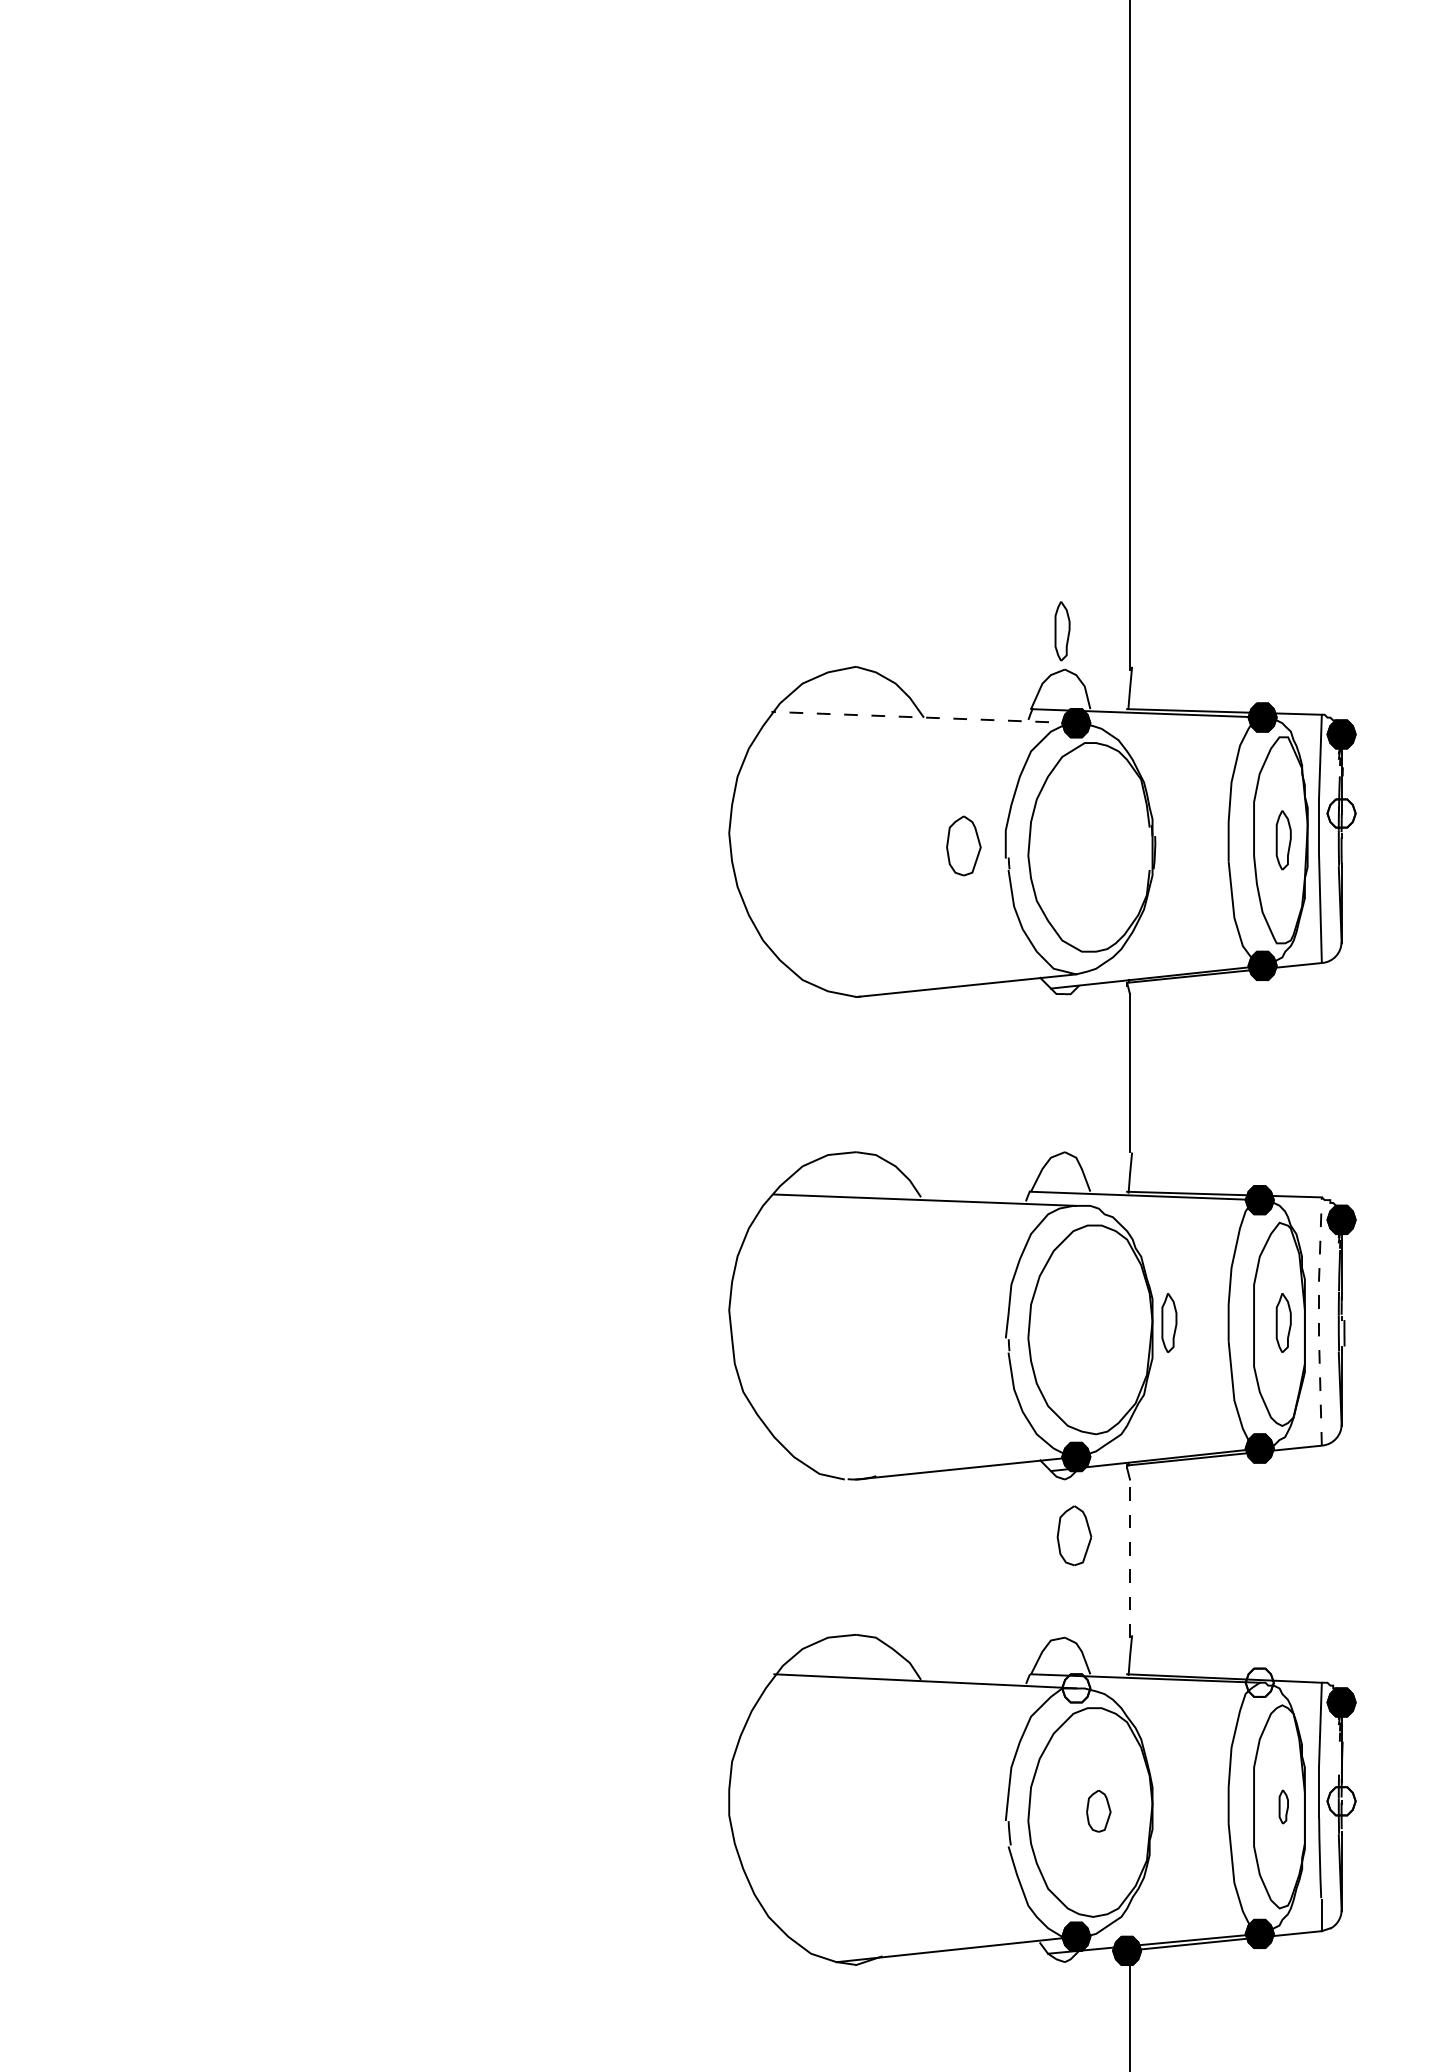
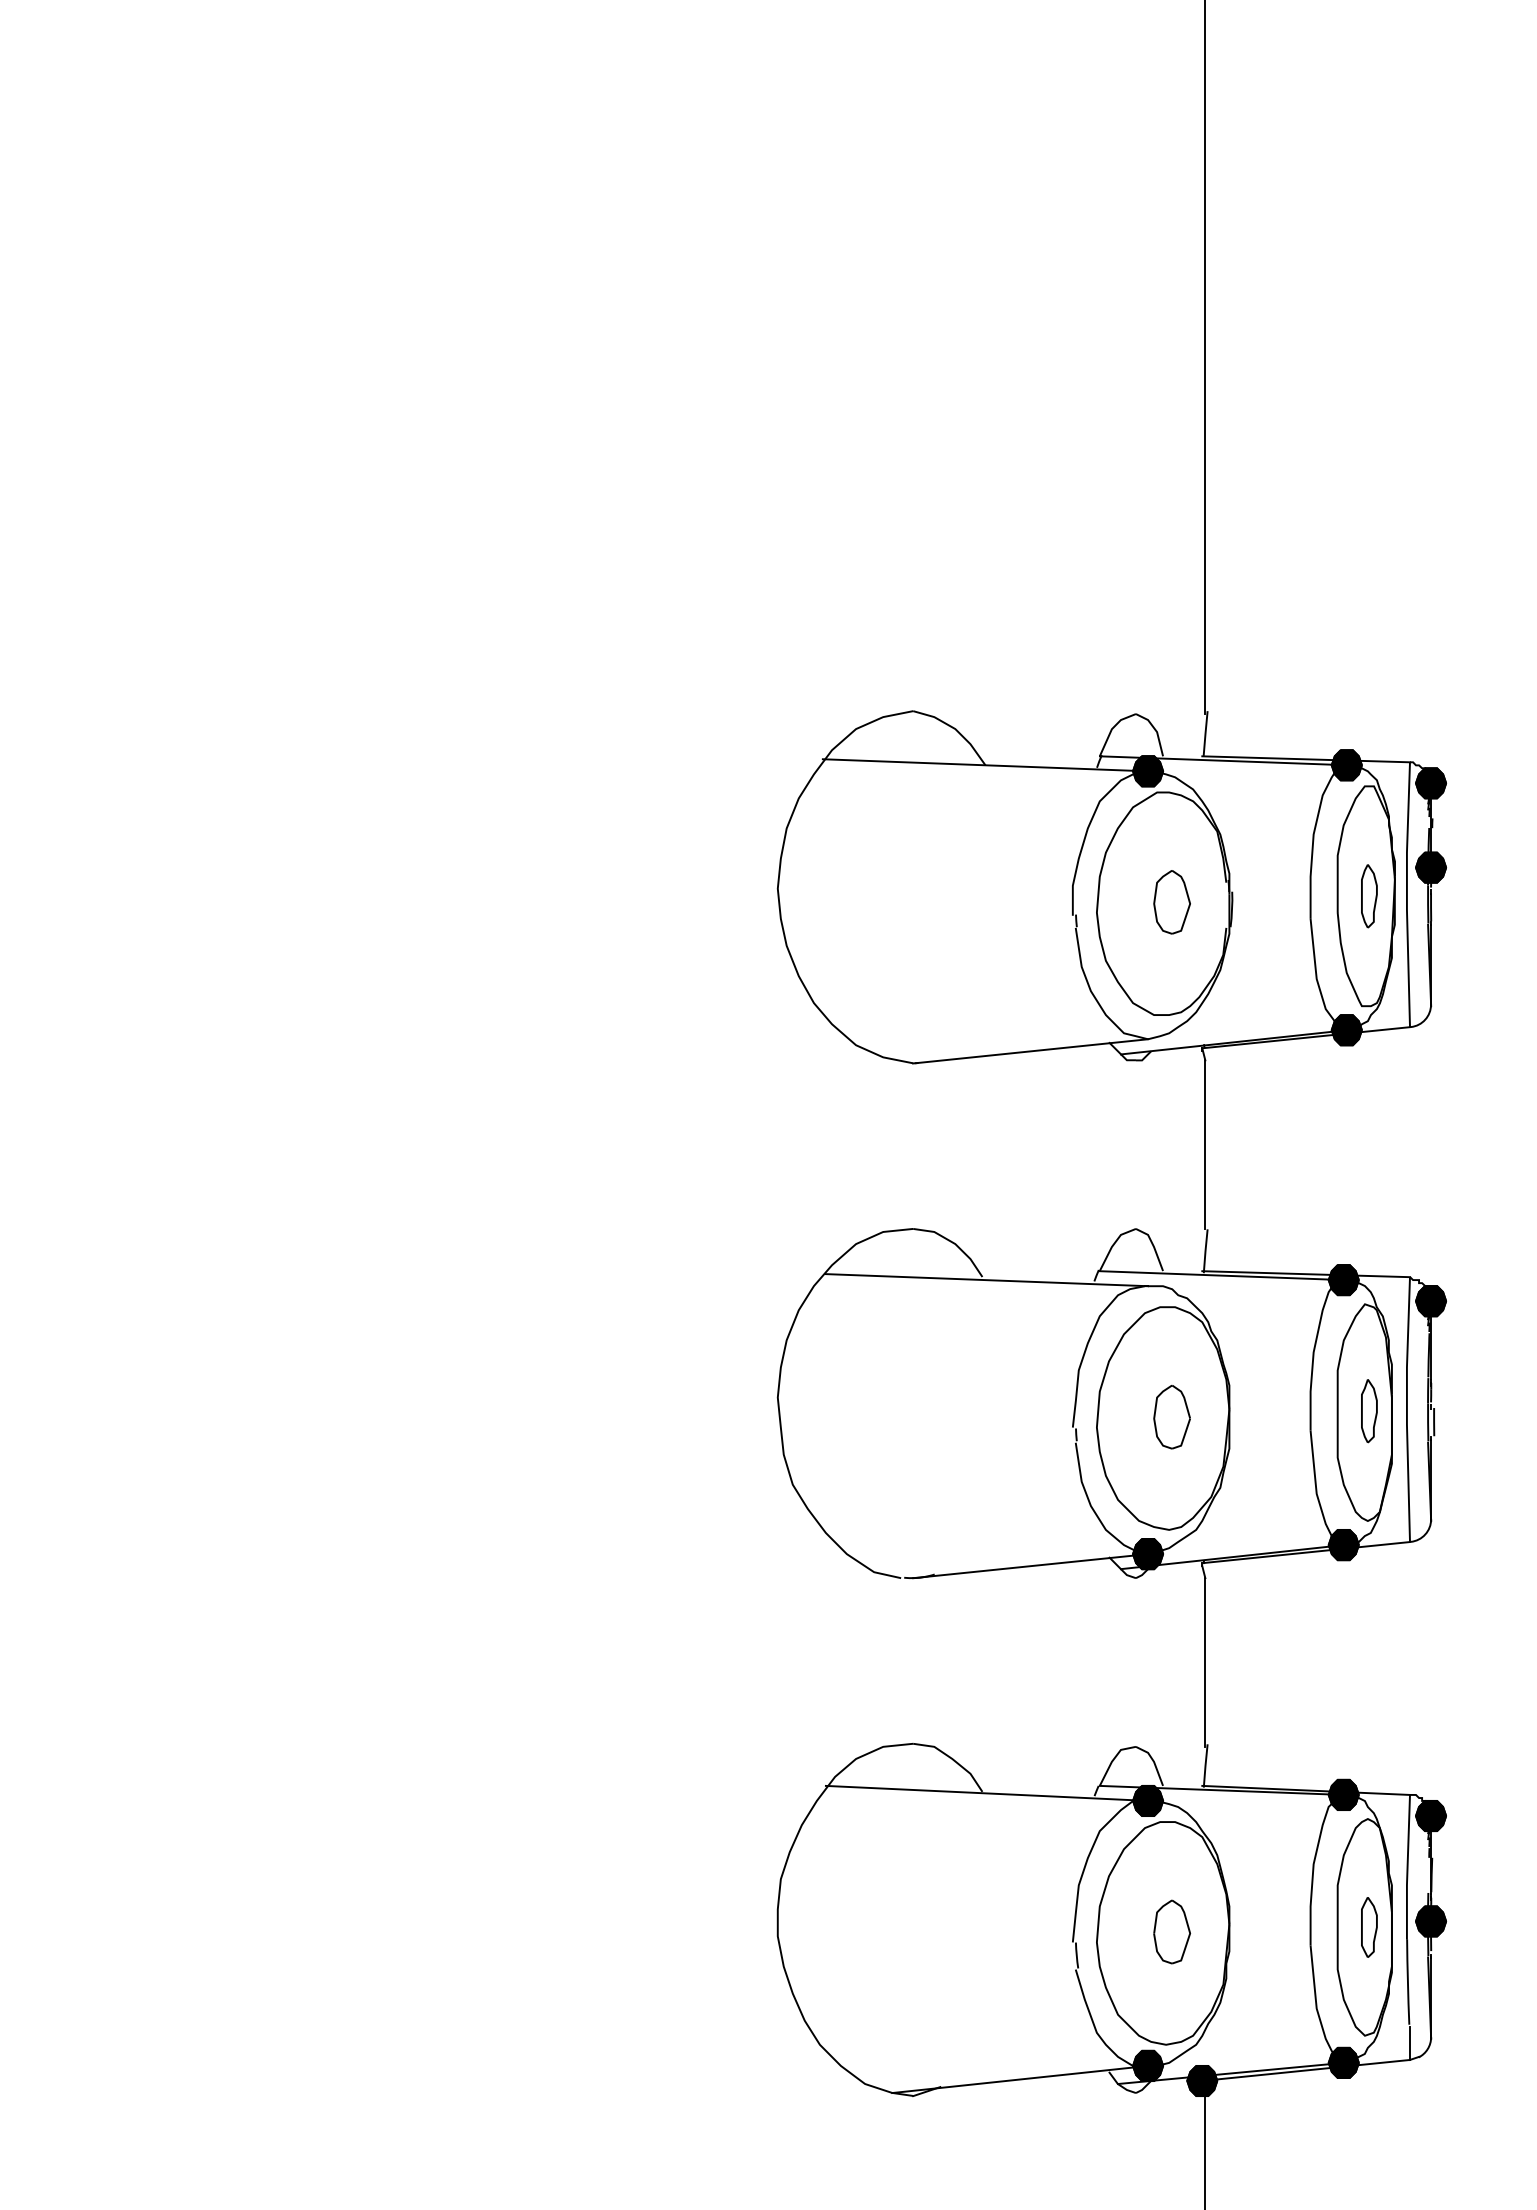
part: (1062, 631) -> (1133, 673), removed
line: (923, 717) -> (985, 765), dashed -> solid
fill: (1341, 813) -> (1430, 867), added
part: (963, 846) -> (1171, 902), moved
line: (1318, 1321) -> (1406, 1409), dashed -> solid
part: (1169, 1323) -> (1247, 1411), removed
part: (1073, 1536) -> (1171, 1417), moved
line: (1130, 1558) -> (1205, 1662), dashed -> solid
fill: (1259, 1682) -> (1343, 1794), added
fill: (1076, 1687) -> (1148, 1800), added
fill: (1341, 1801) -> (1430, 1921), added
part: (1283, 1807) -> (1369, 1927), size x1.67
part: (1098, 1810) -> (1171, 1931), size x1.43

